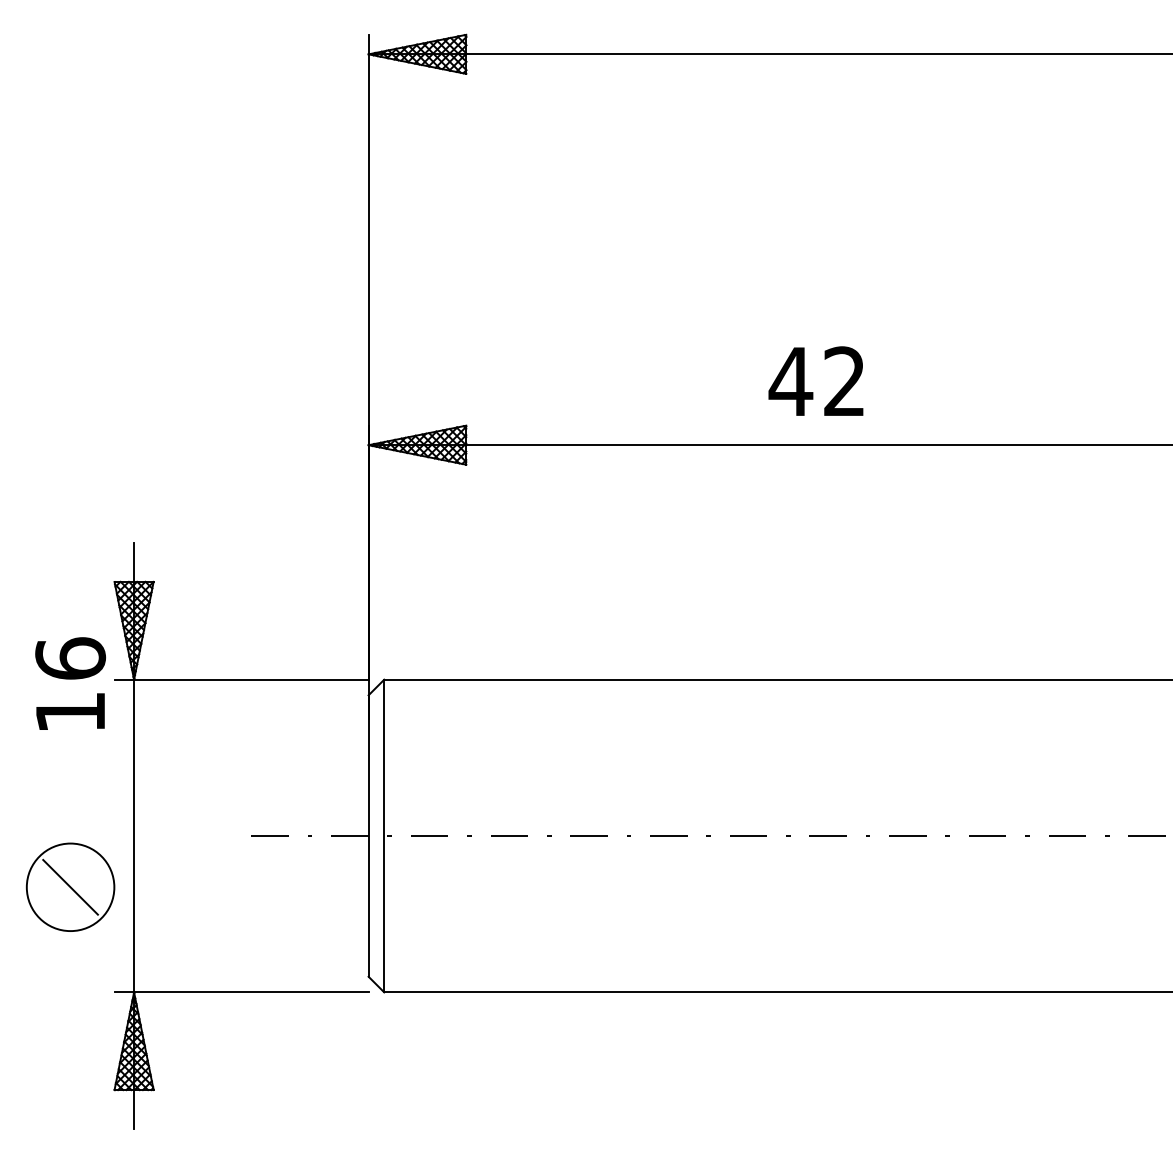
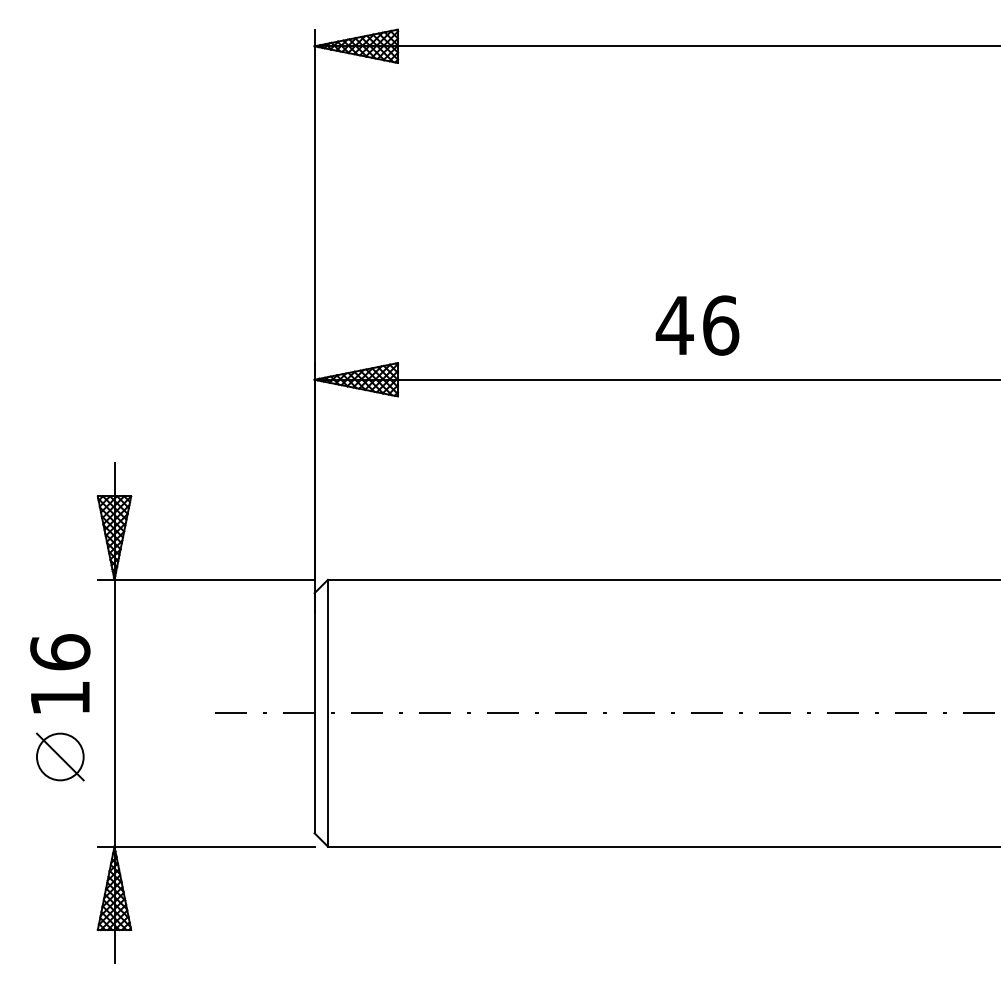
text: (845, 381) -> (721, 325), 42 -> 46
text: (70, 683) -> (60, 673), moved
circle: (70, 886) -> (60, 756), size x0.62

